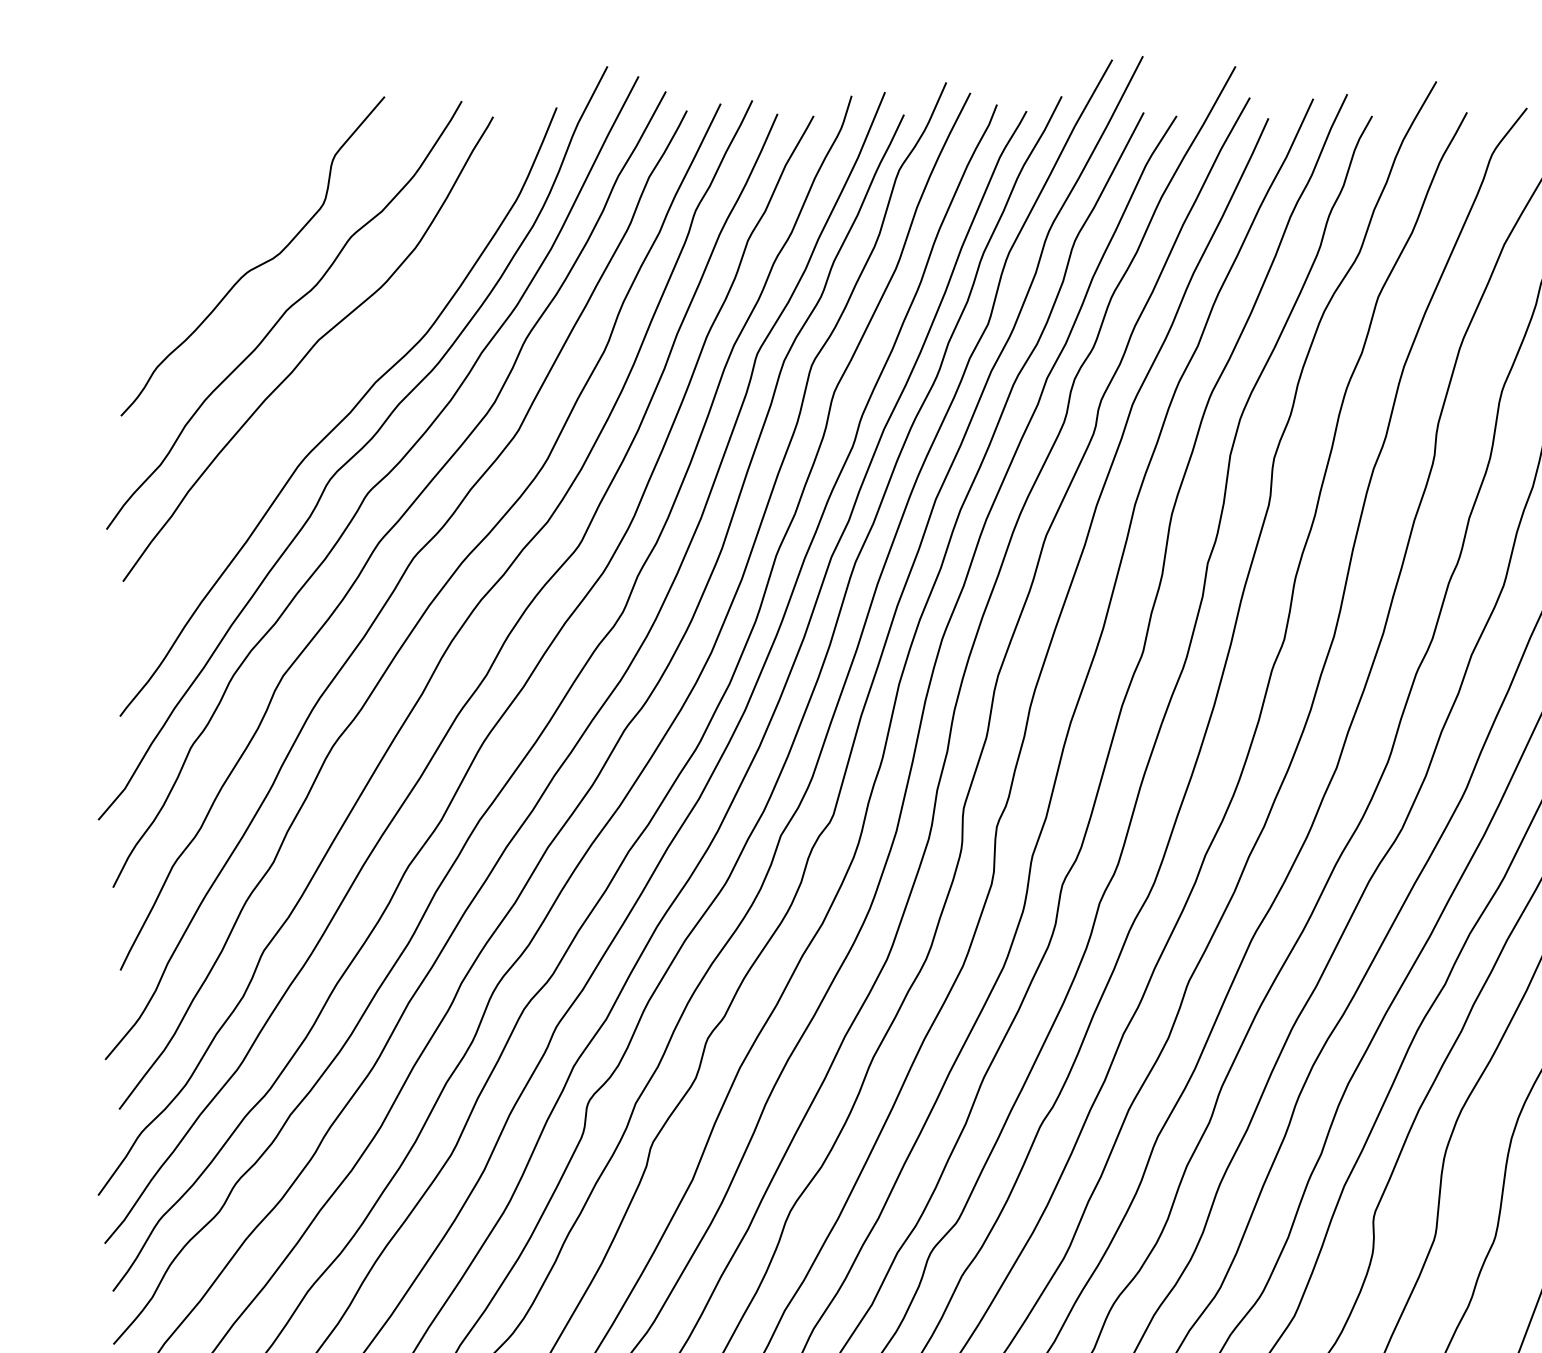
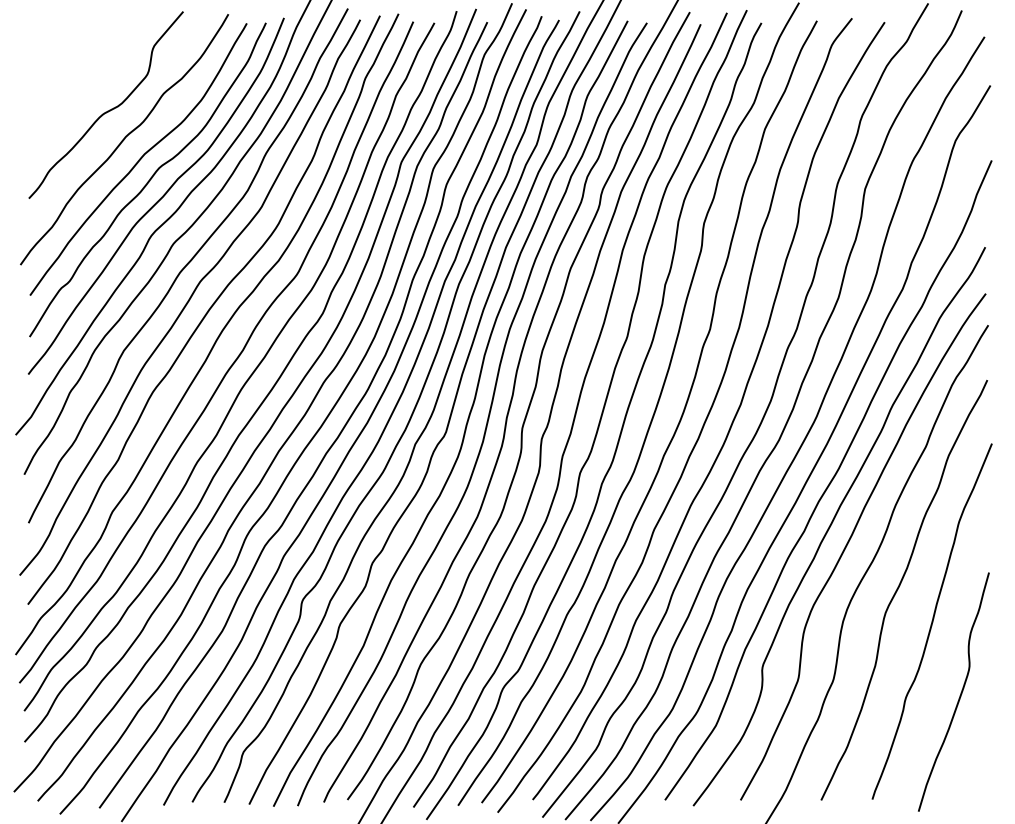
curve: (325, 385) -> (148, 180), added

